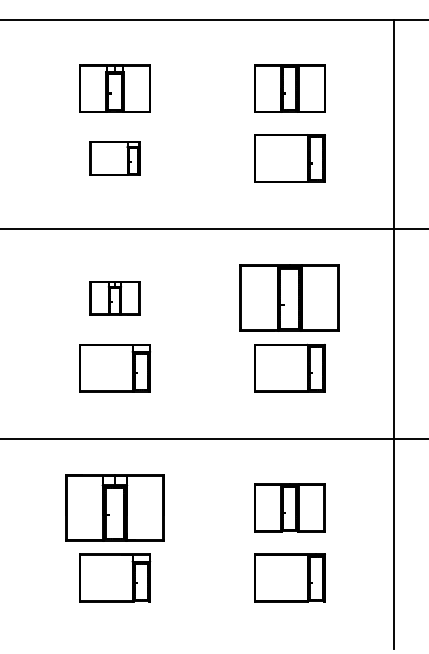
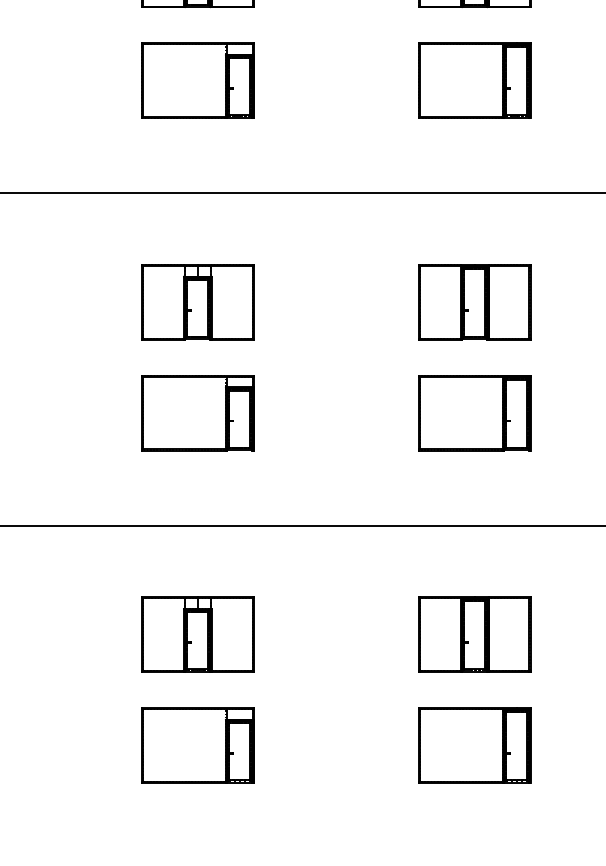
part: (115, 158) -> (198, 80), size x1.43
part: (114, 298) -> (197, 302), size x1.43
part: (289, 298) -> (474, 302), size x0.71
part: (114, 507) -> (197, 633), size x0.71

